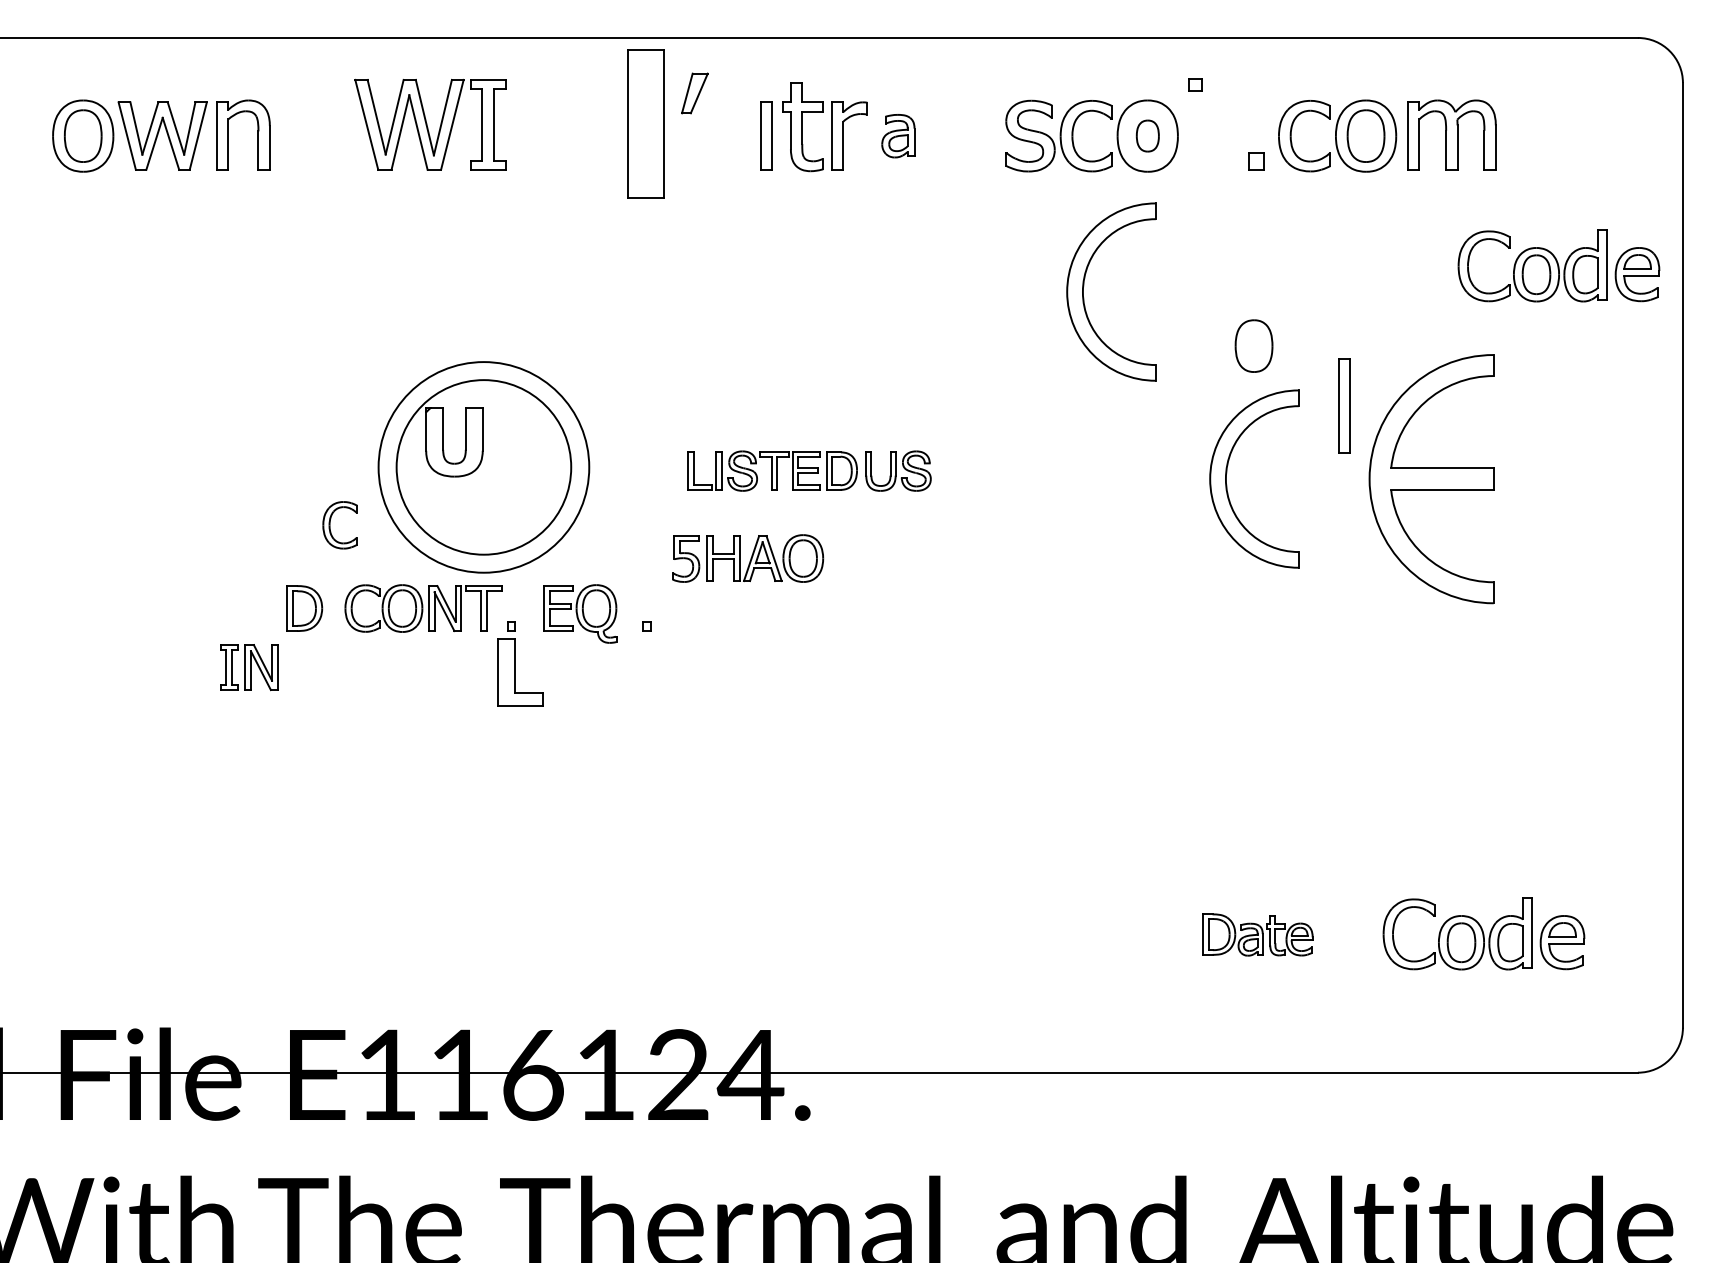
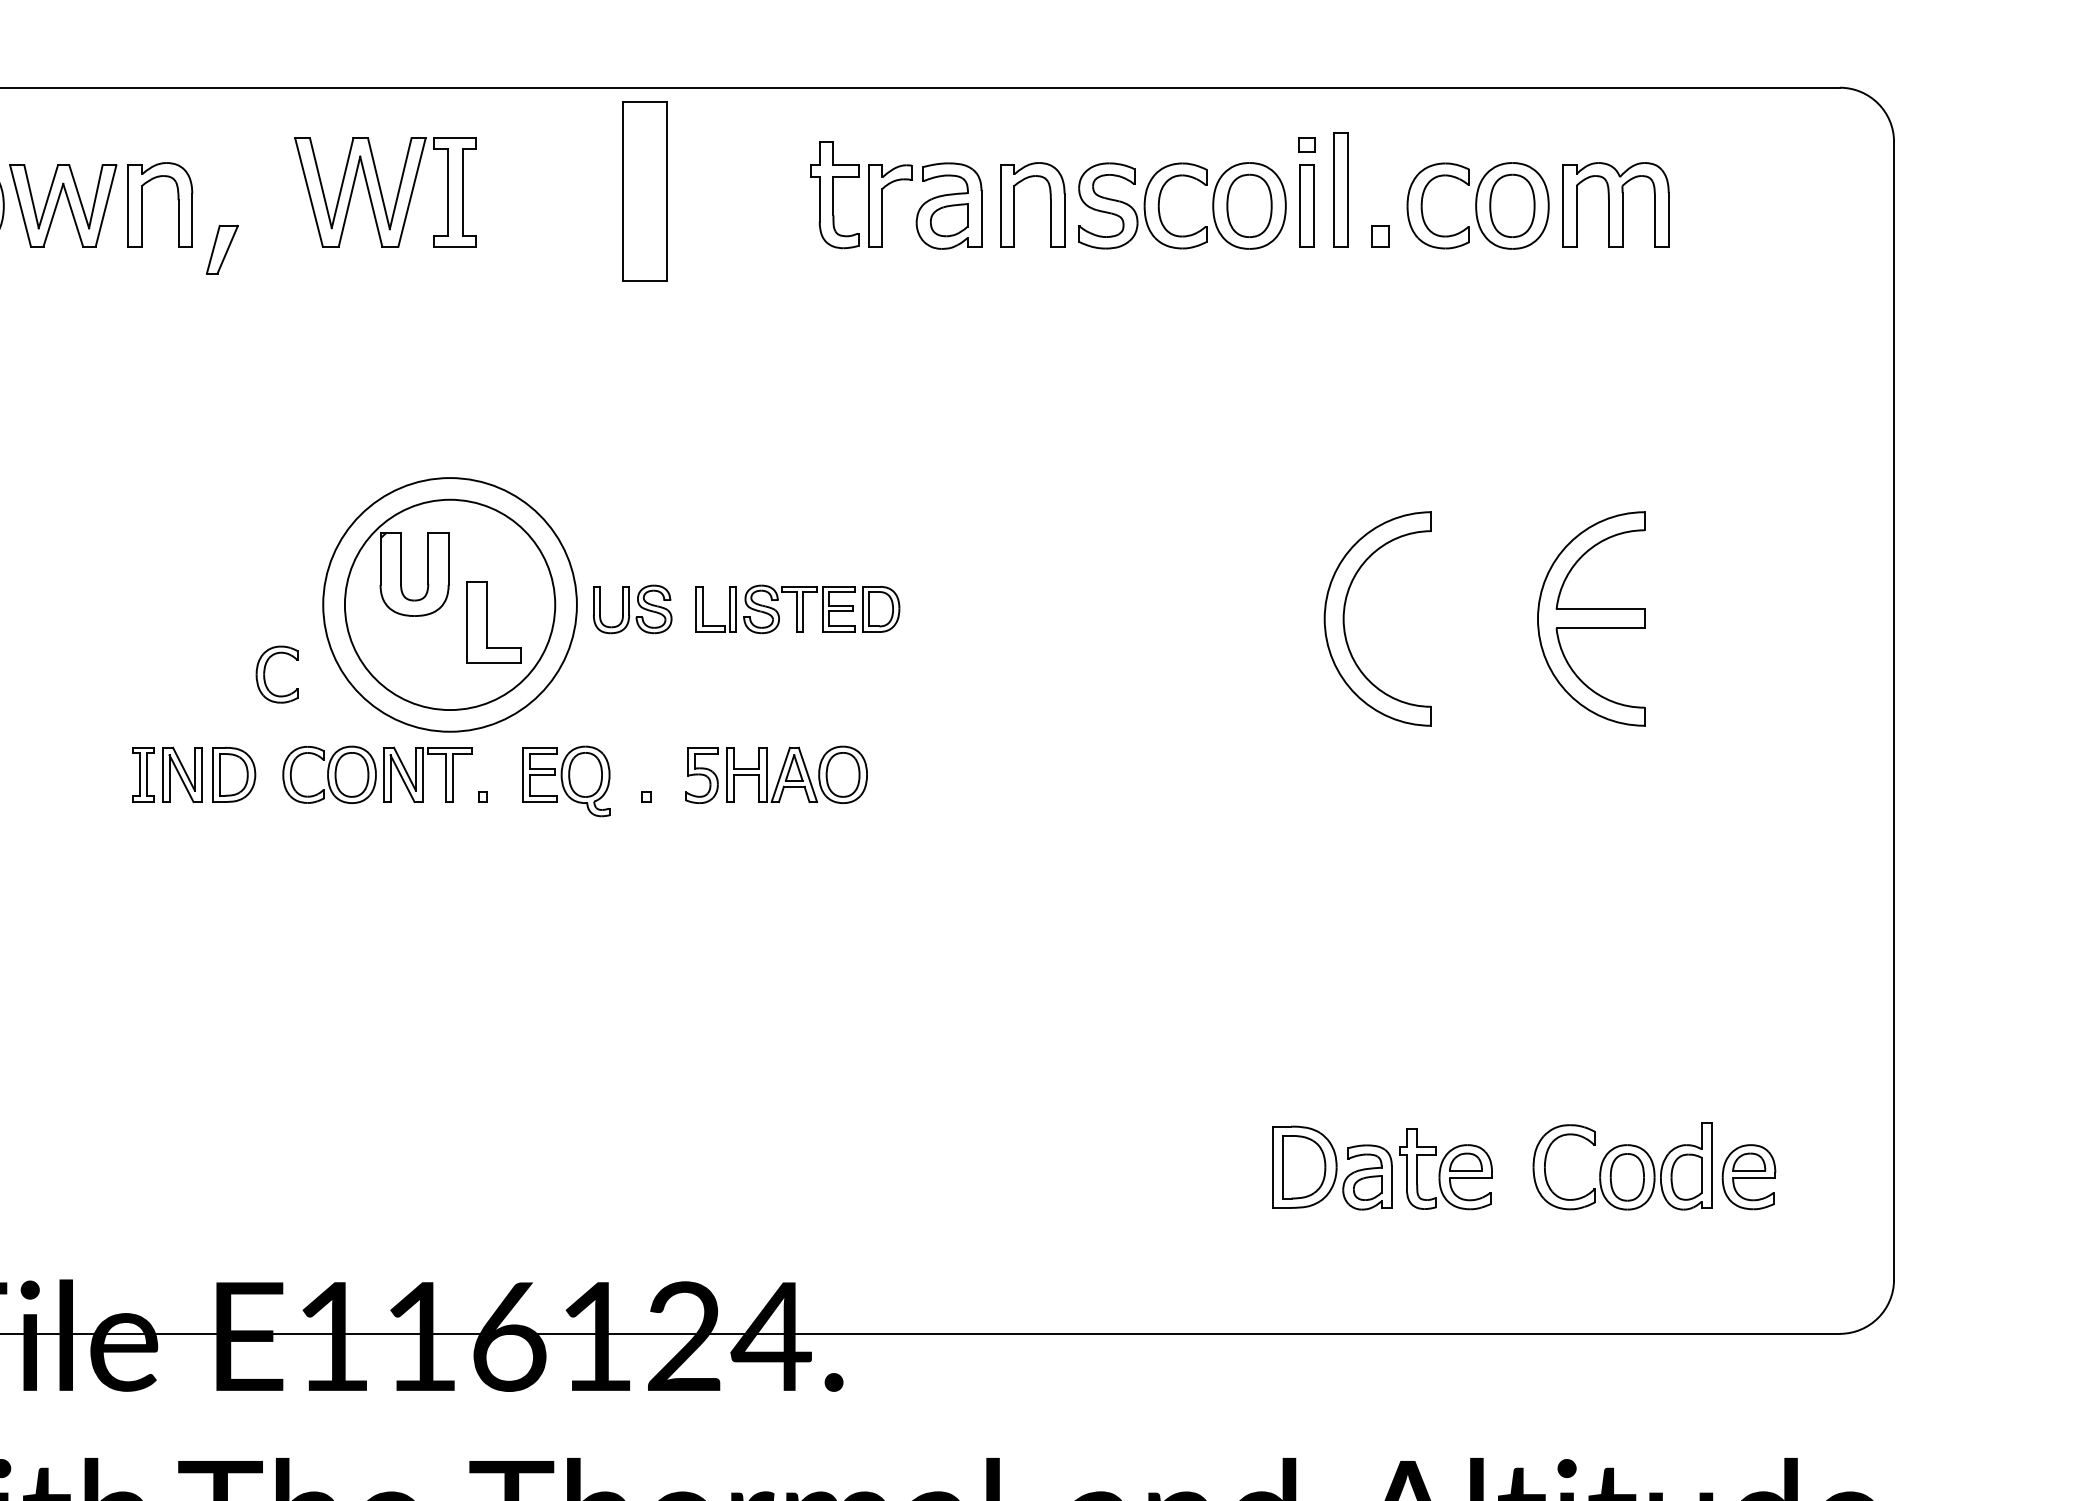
part: (694, 93) -> (221, 249), moved
part: (953, 134) -> (1015, 203), added
part: (766, 135) -> (1307, 205), moved
part: (898, 135) -> (949, 205), size x1.67
part: (1147, 135) -> (1249, 205), size x1.67
part: (1558, 265) -> (1744, 361), removed
part: (1084, 286) -> (1173, 387), removed
part: (1253, 345) -> (1376, 458), removed
part: (1344, 405) -> (1340, 189), moved
part: (898, 470) -> (632, 608), moved
part: (1431, 478) -> (1591, 618), size x0.71
part: (748, 558) -> (777, 774), moved
part: (249, 667) -> (167, 774), moved
part: (520, 672) -> (494, 623), moved
part: (1257, 934) -> (1381, 1167), size x1.67

